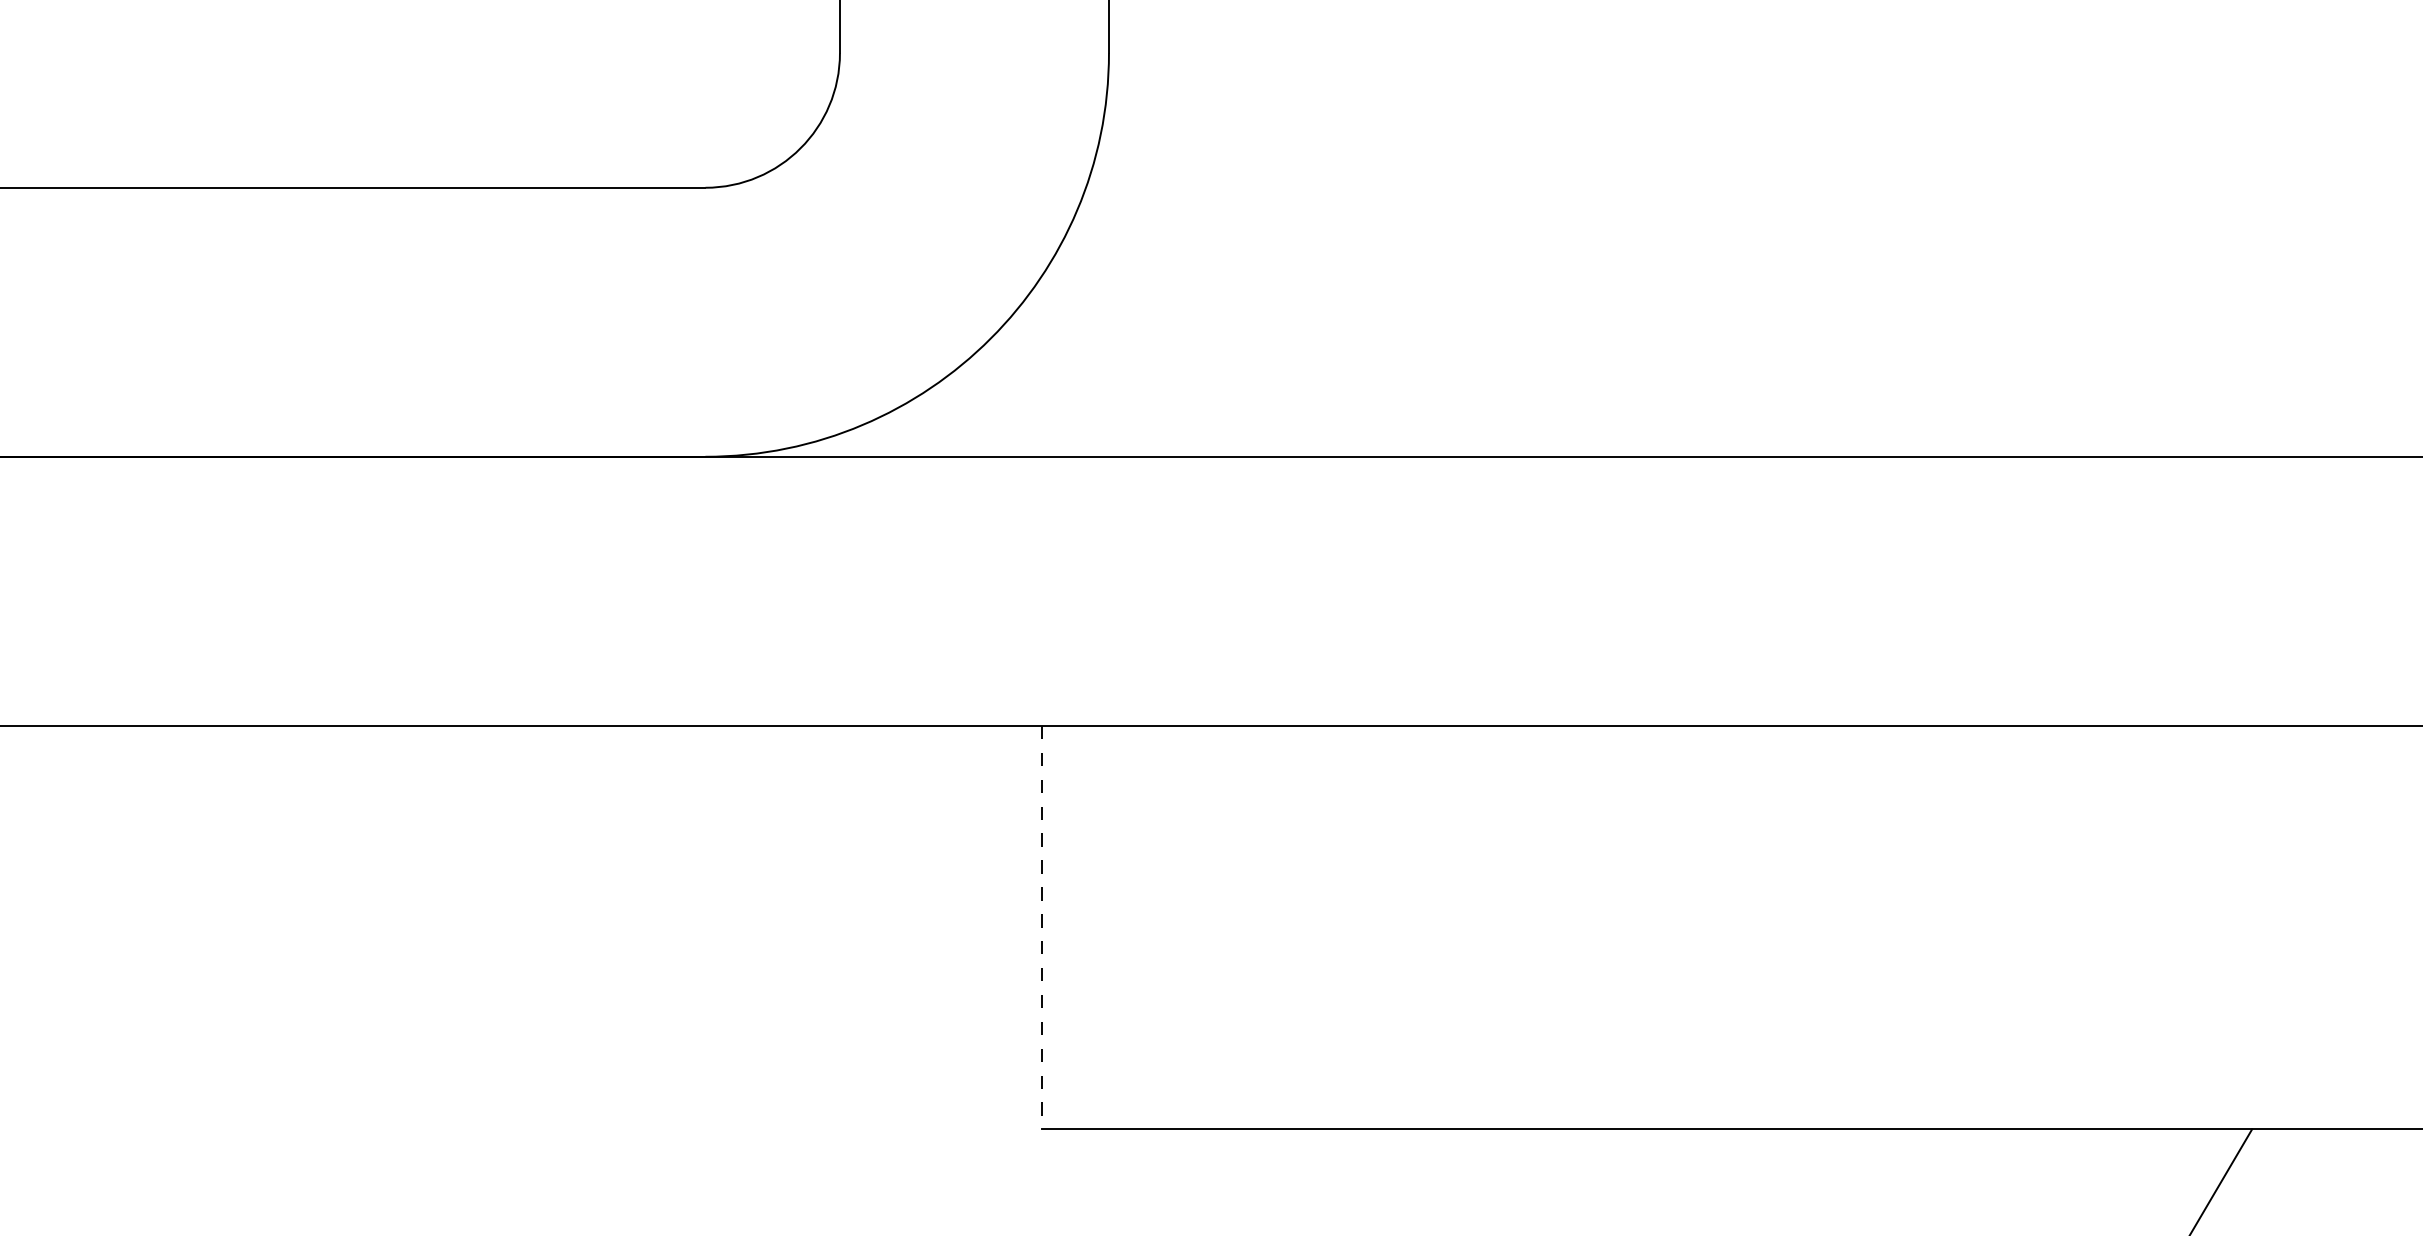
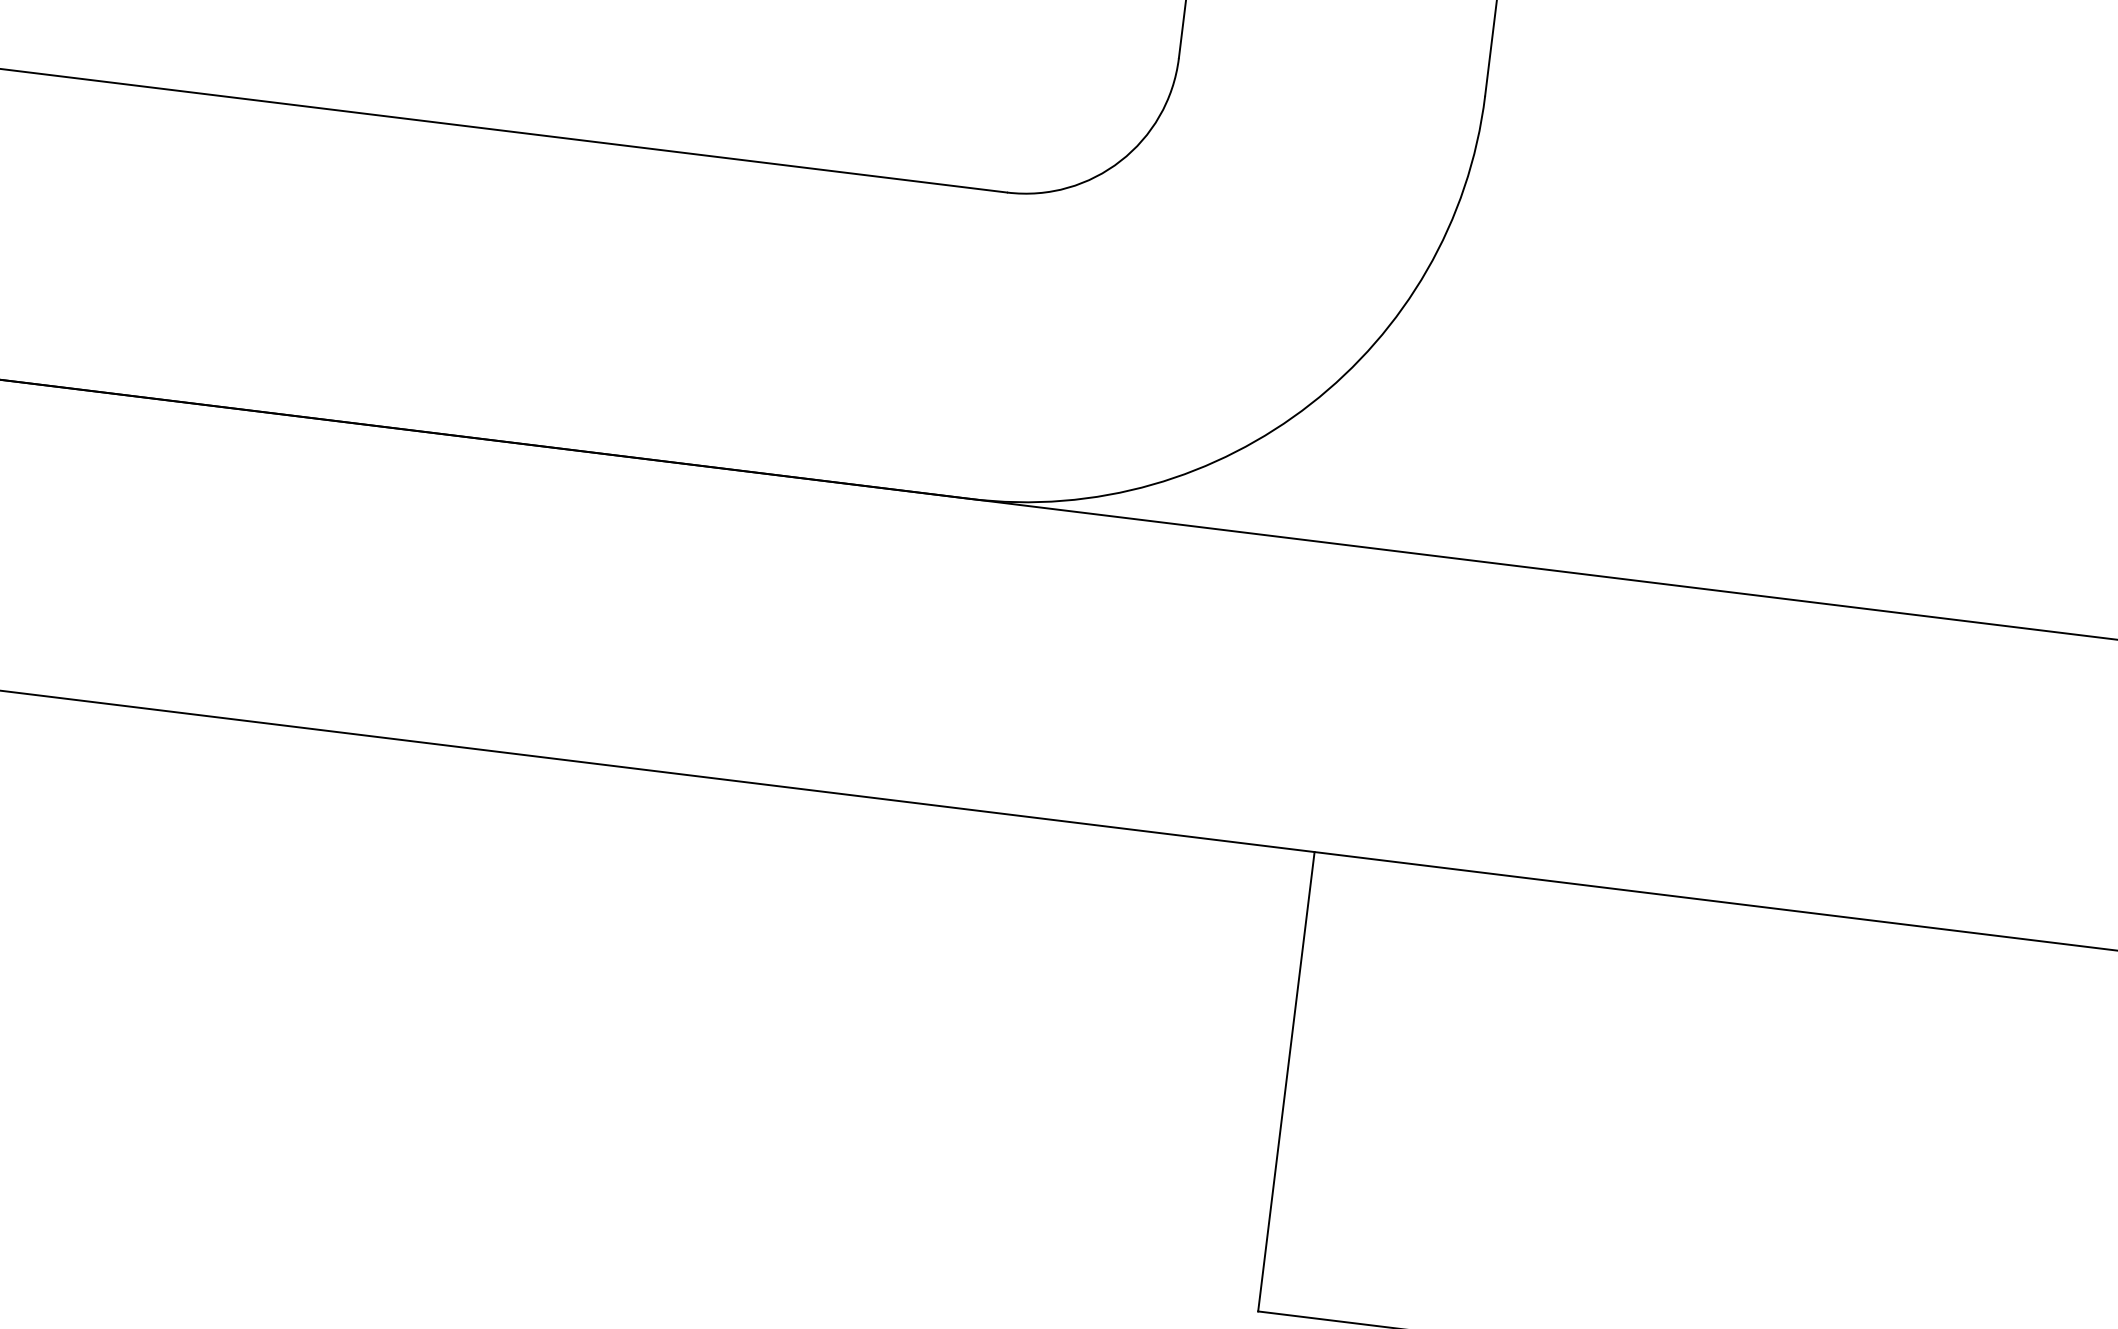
line: (1041, 927) -> (1286, 1081), dashed -> solid

